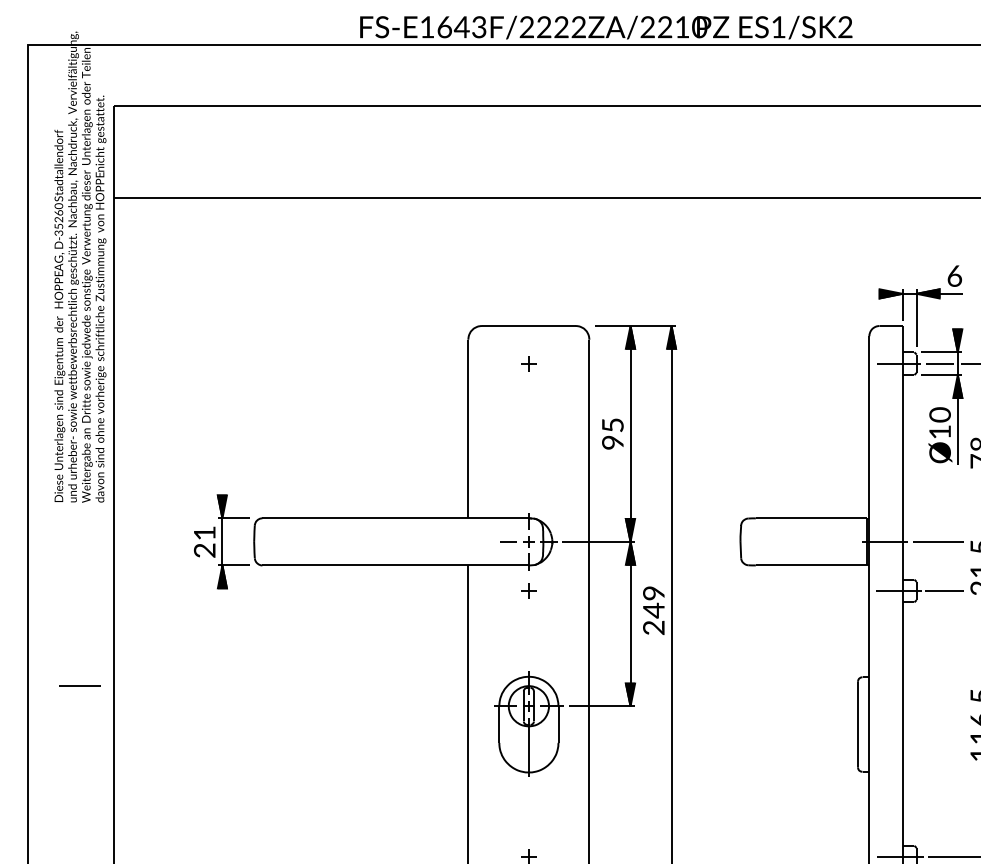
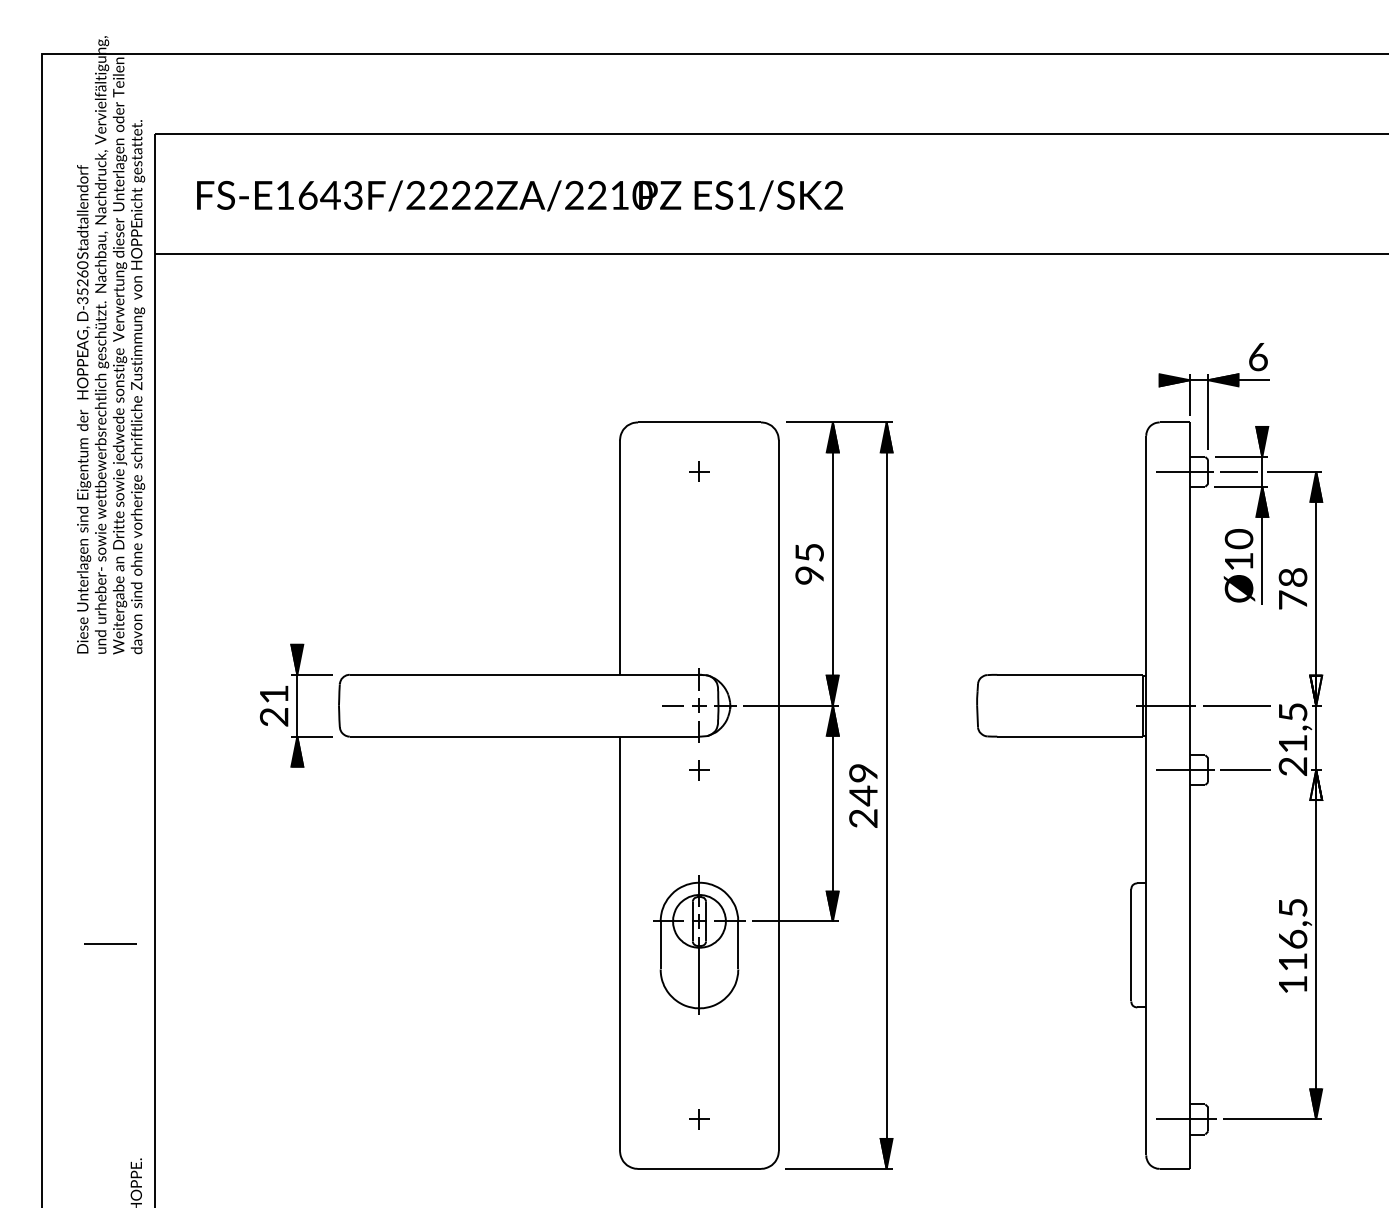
text: (605, 27) -> (519, 195), moved
line: (80, 685) -> (110, 943), moved

